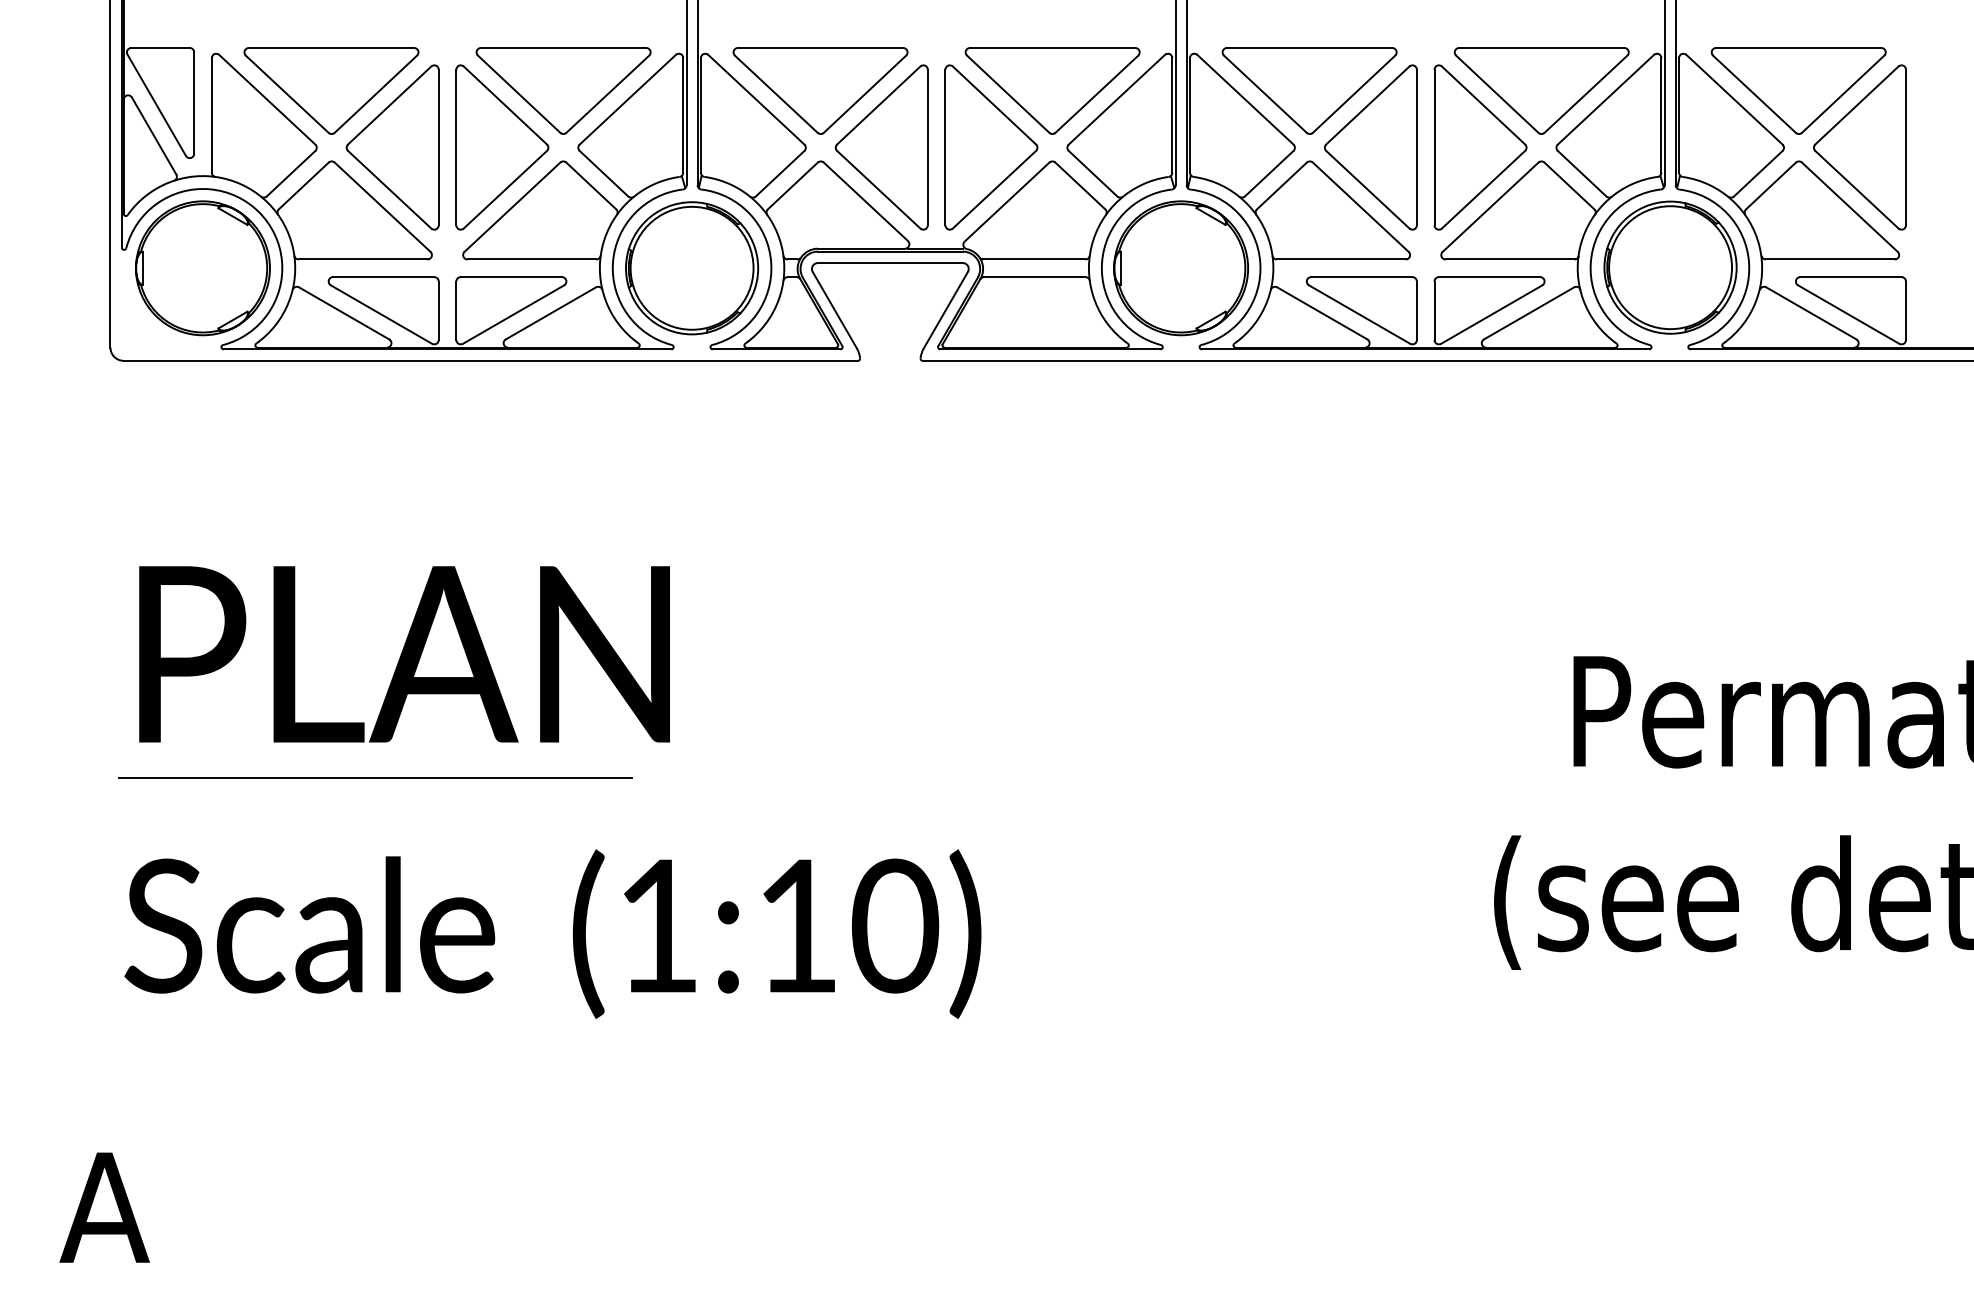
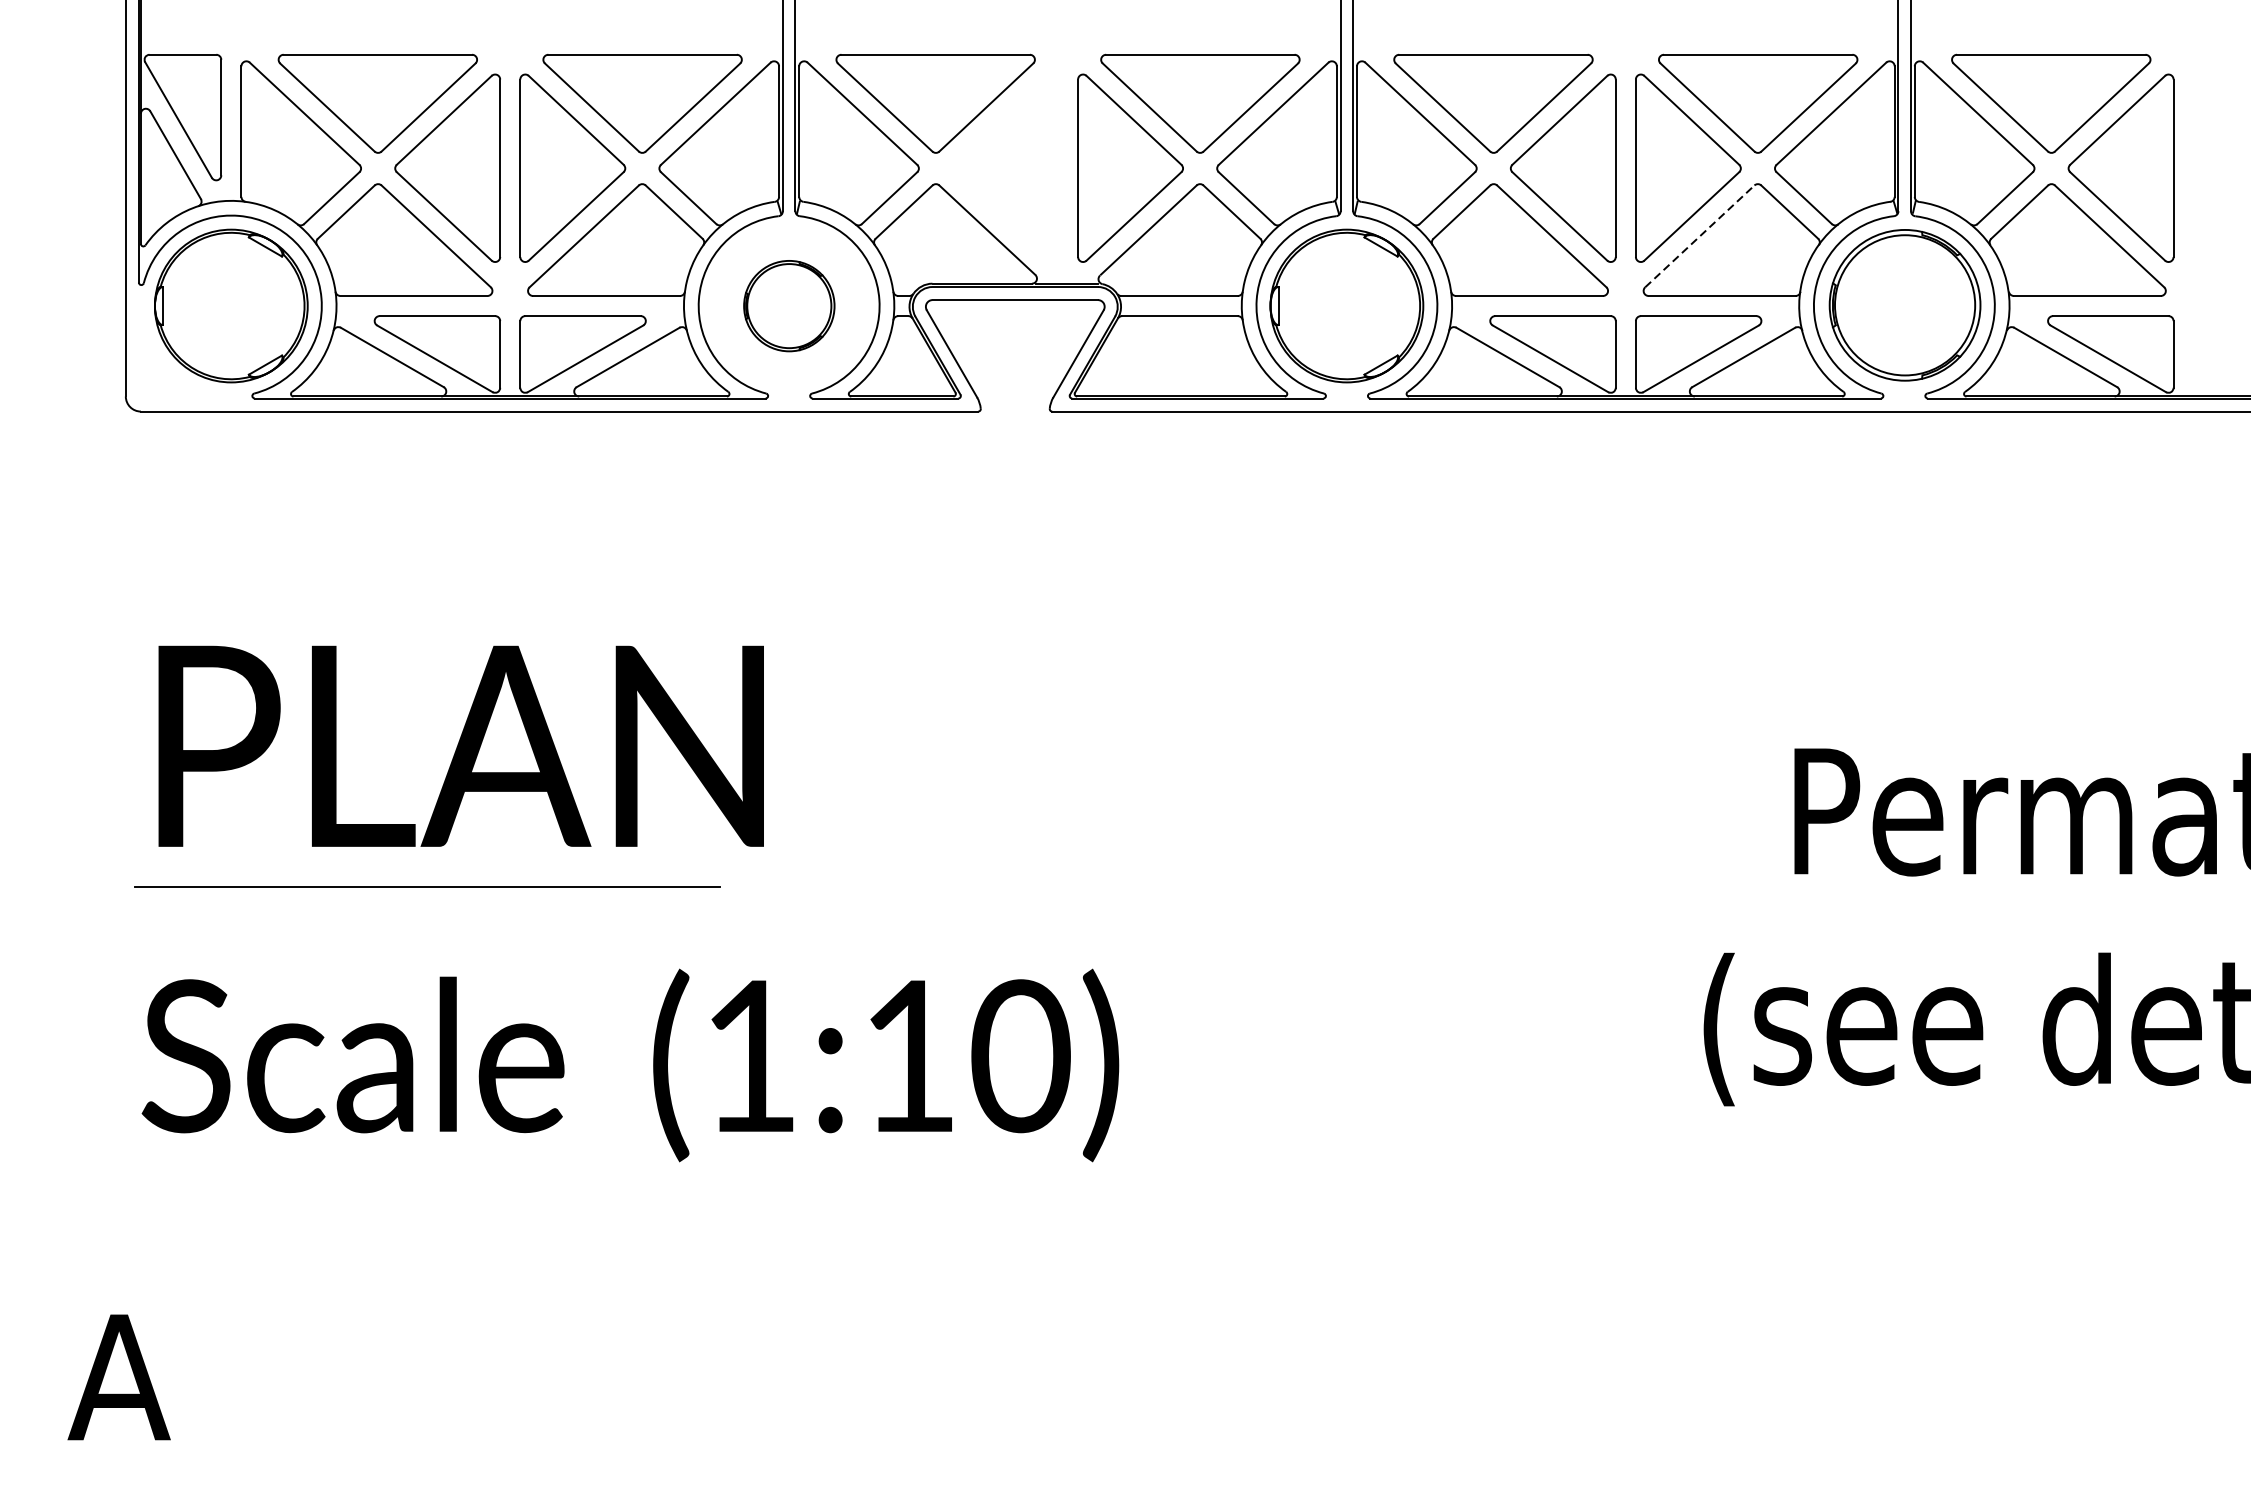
part: (881, 147) -> (1005, 168), removed
line: (1490, 206) -> (1699, 235), solid -> dashed
part: (692, 268) -> (789, 306), size x0.6

